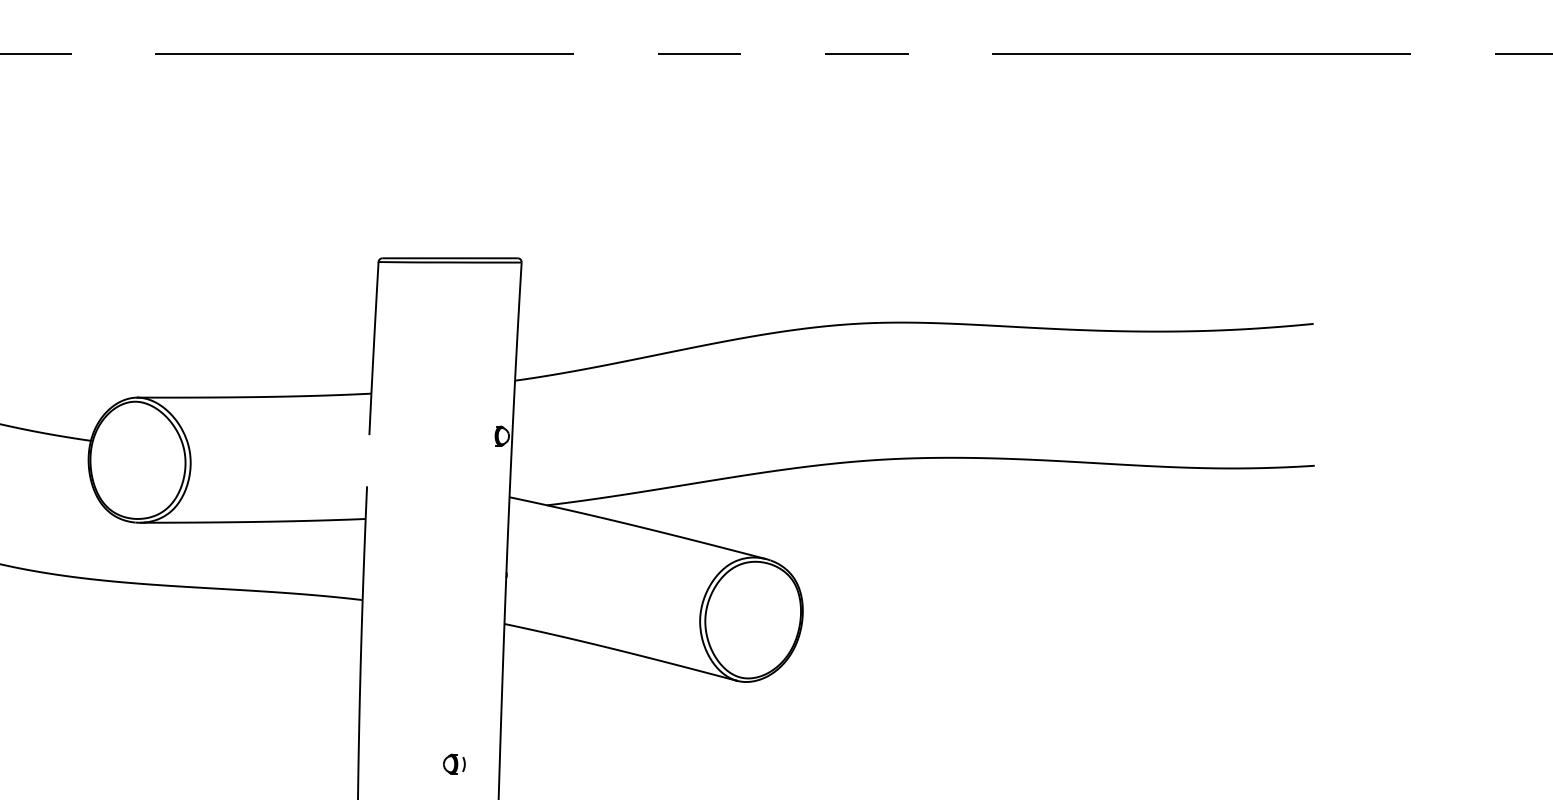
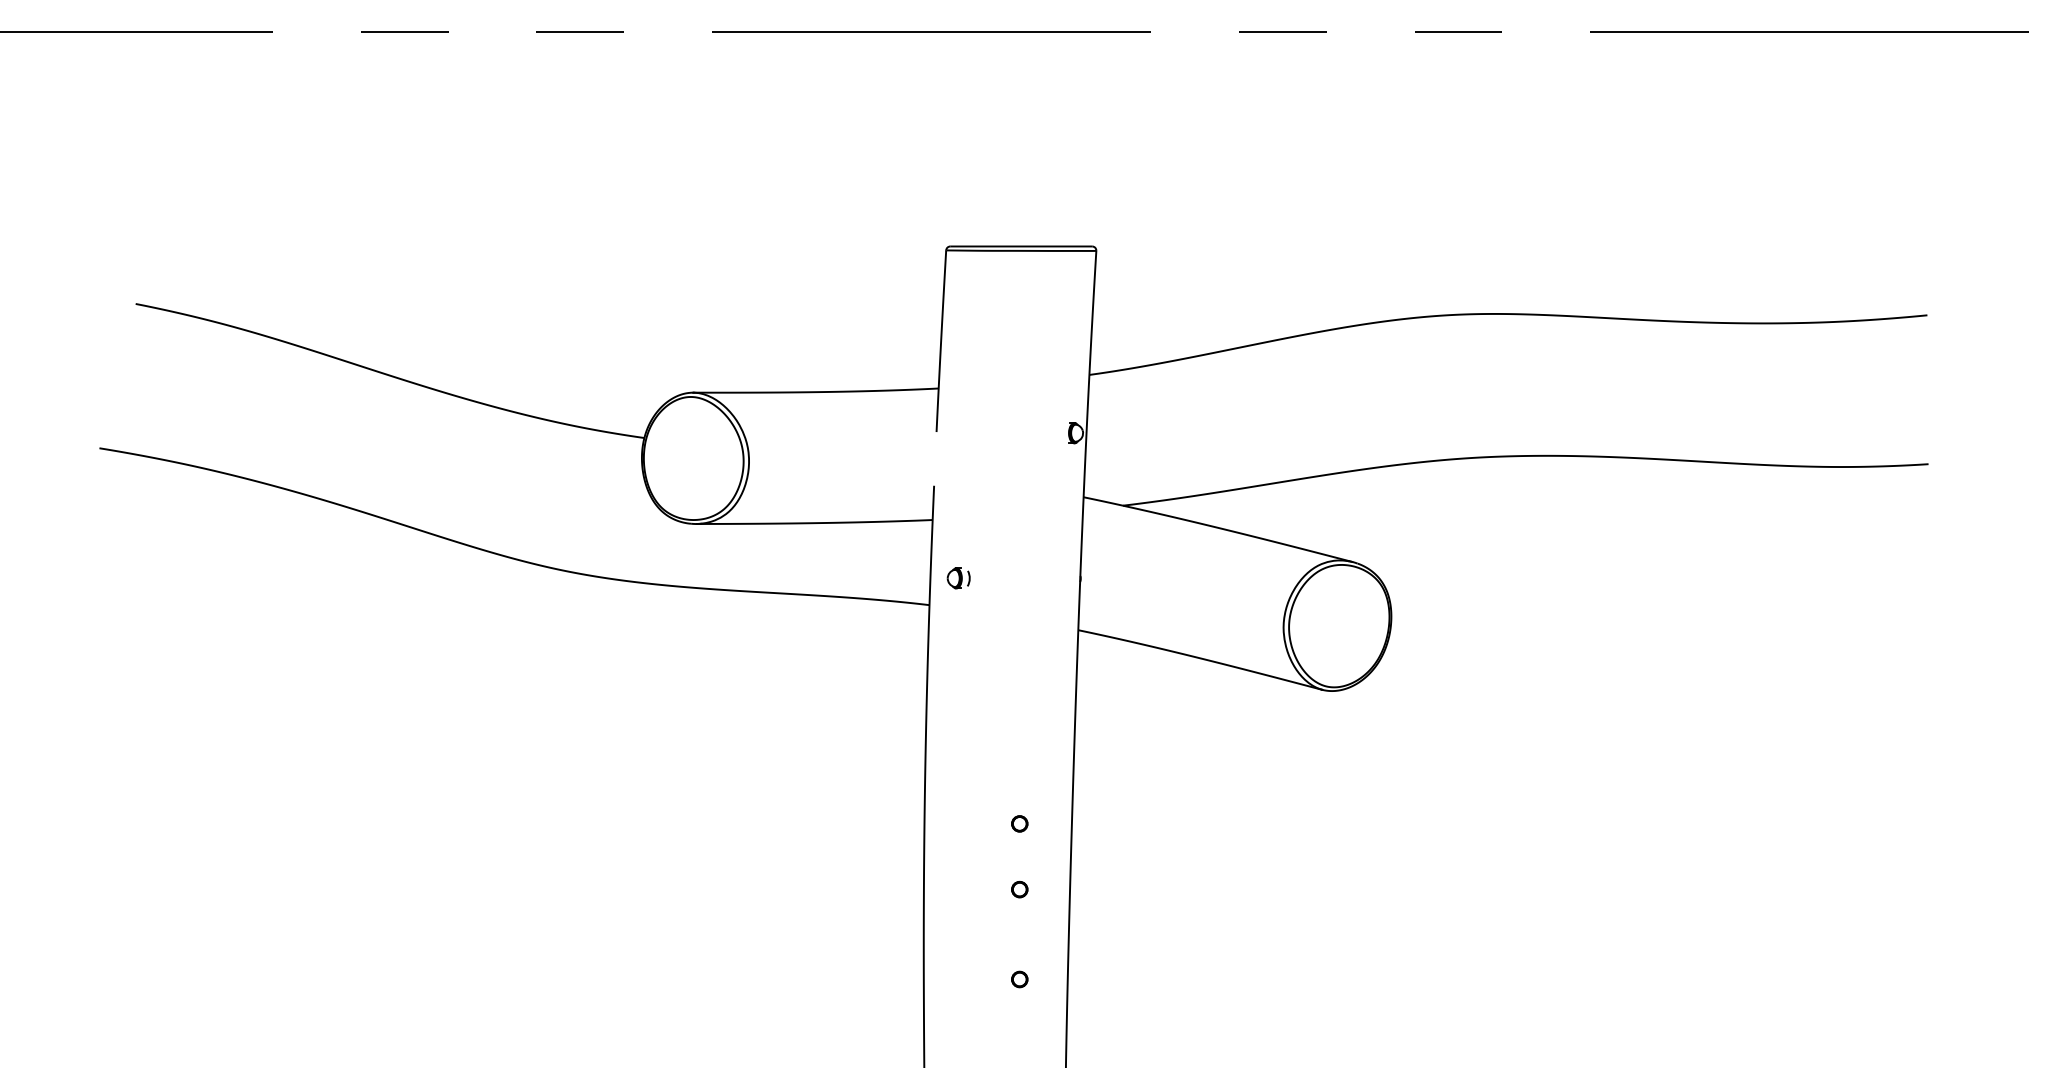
part: (454, 764) -> (958, 578), moved

